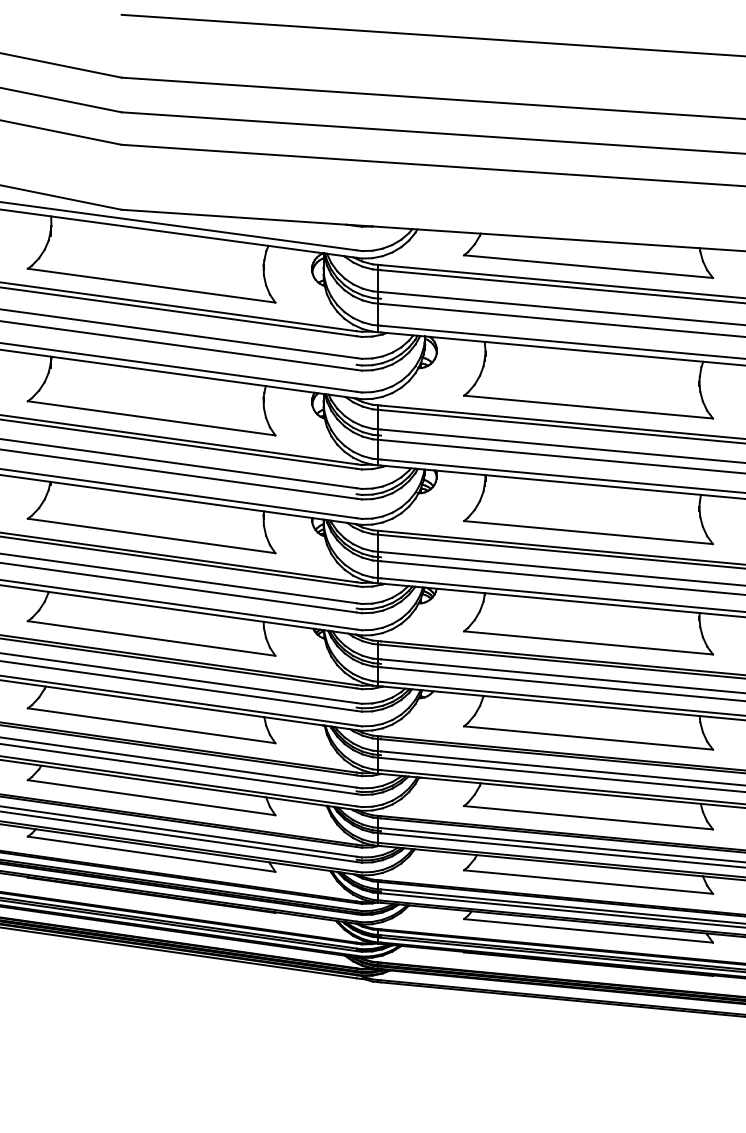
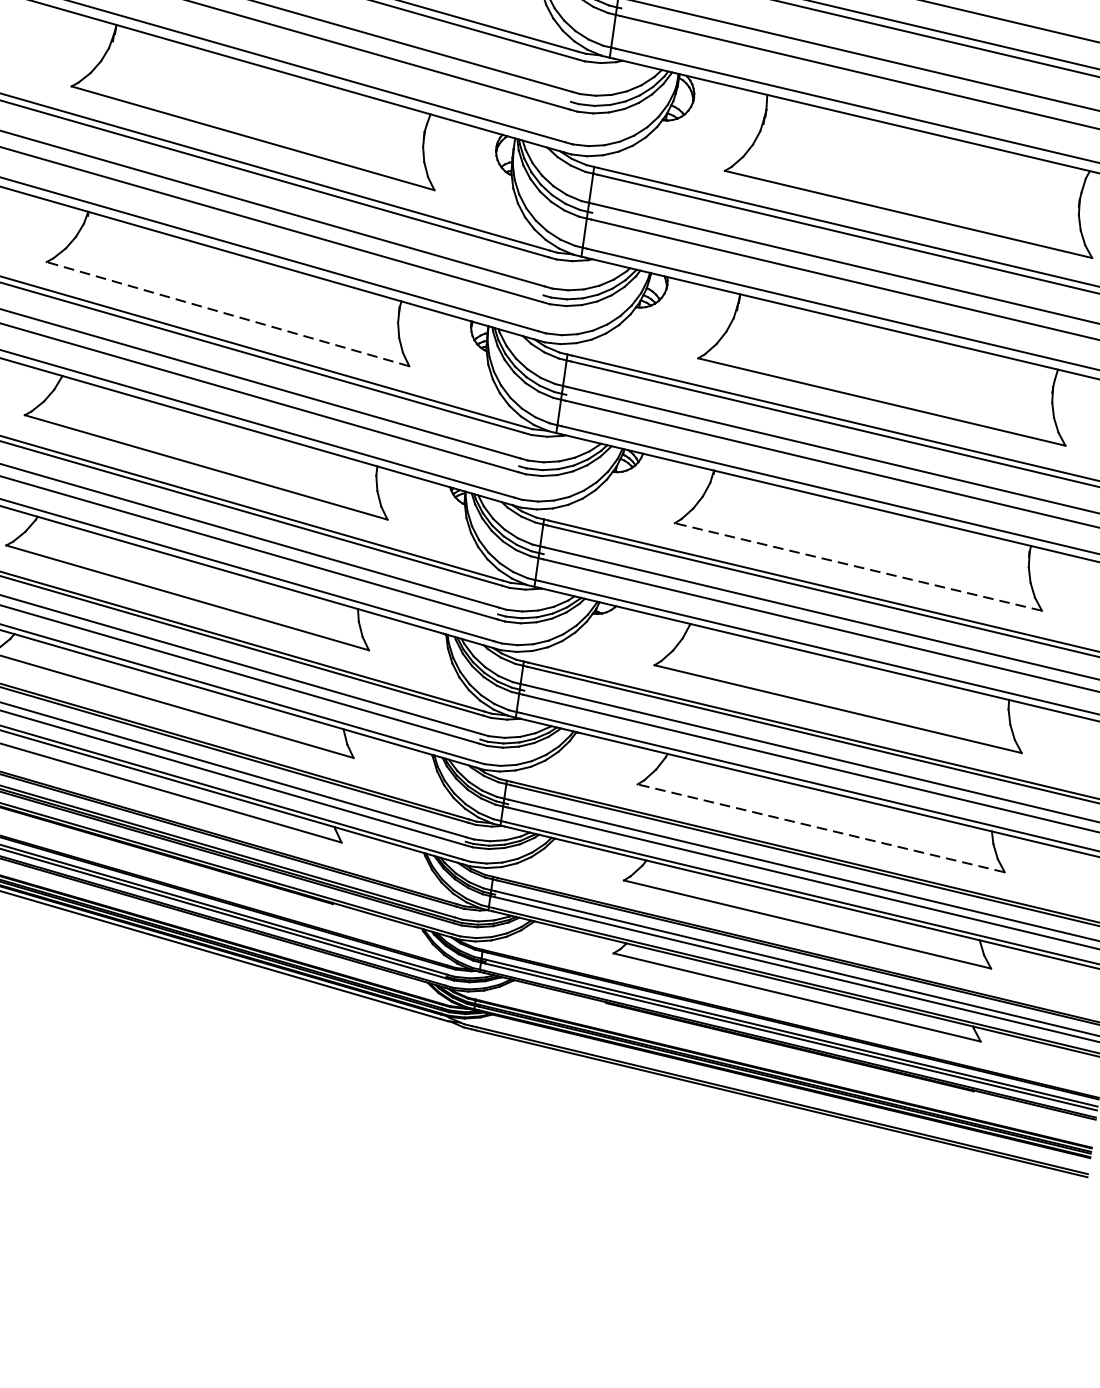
line: (151, 535) -> (227, 313), solid -> dashed
line: (588, 642) -> (858, 566), solid -> dashed
line: (588, 817) -> (821, 827), solid -> dashed

